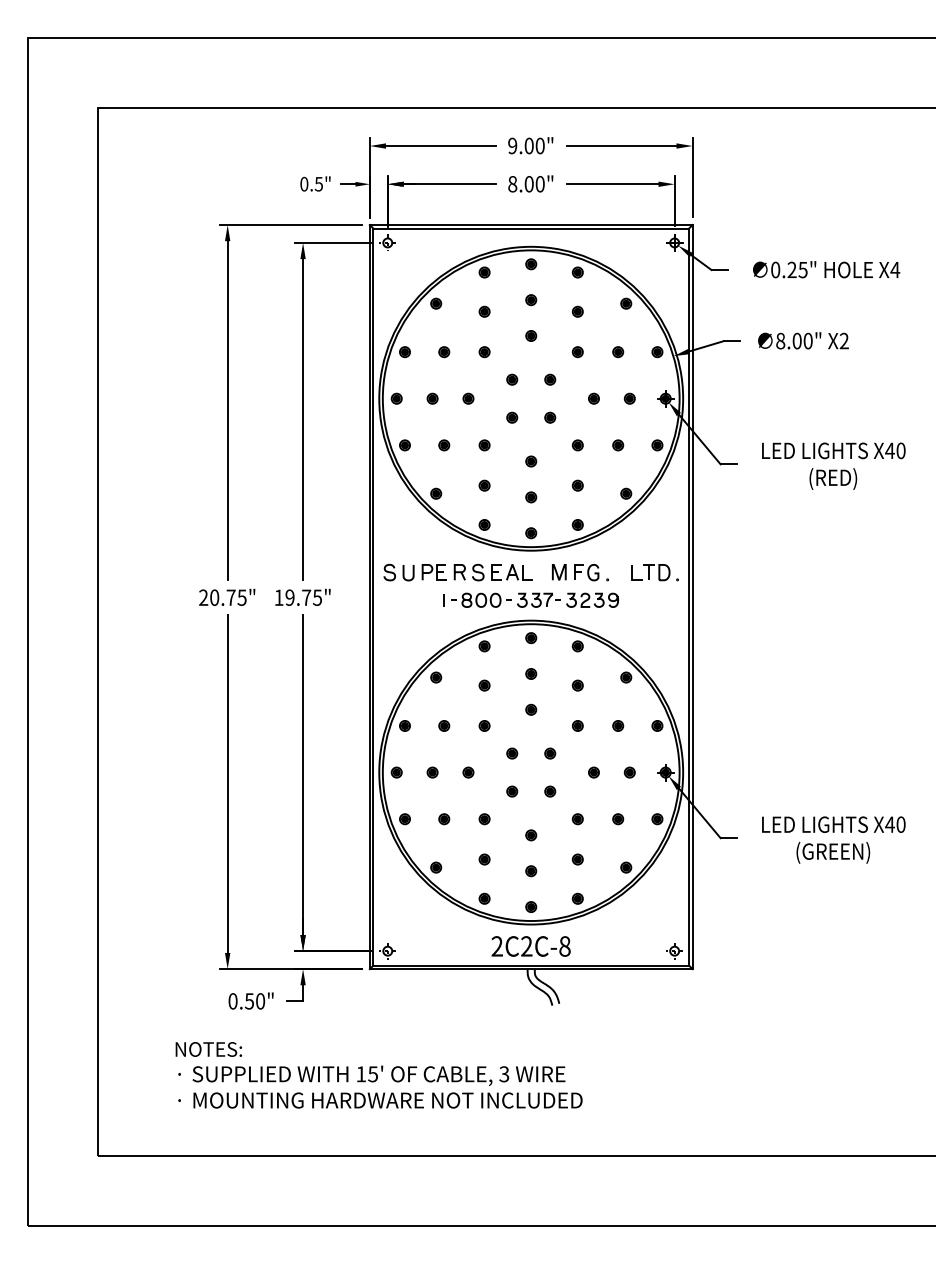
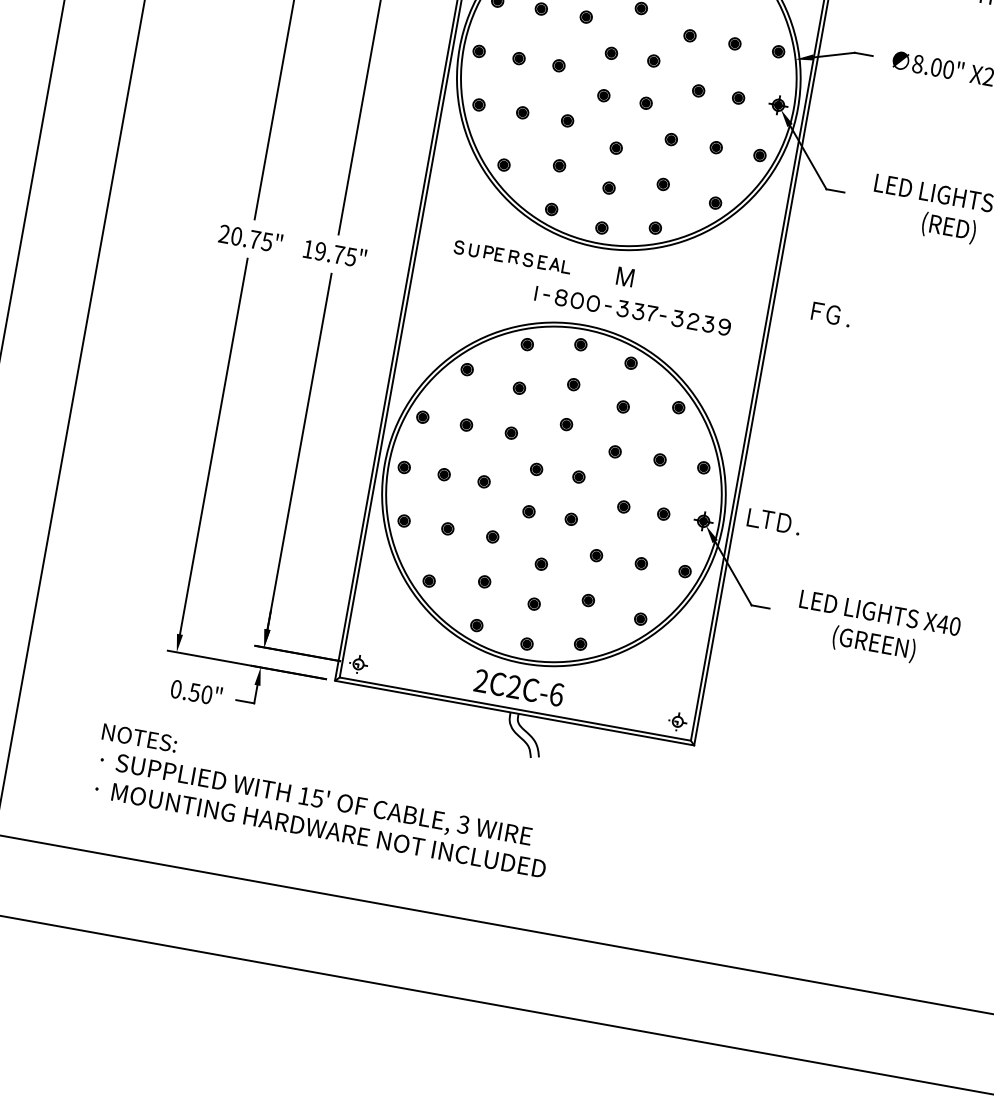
part: (457, 572) -> (511, 256), size x0.7
part: (591, 572) -> (831, 314), moved
part: (654, 572) -> (773, 521), moved
part: (531, 599) -> (633, 309), moved
text: (564, 946) -> (556, 694), 2C2C-8 -> 2C2C-6

